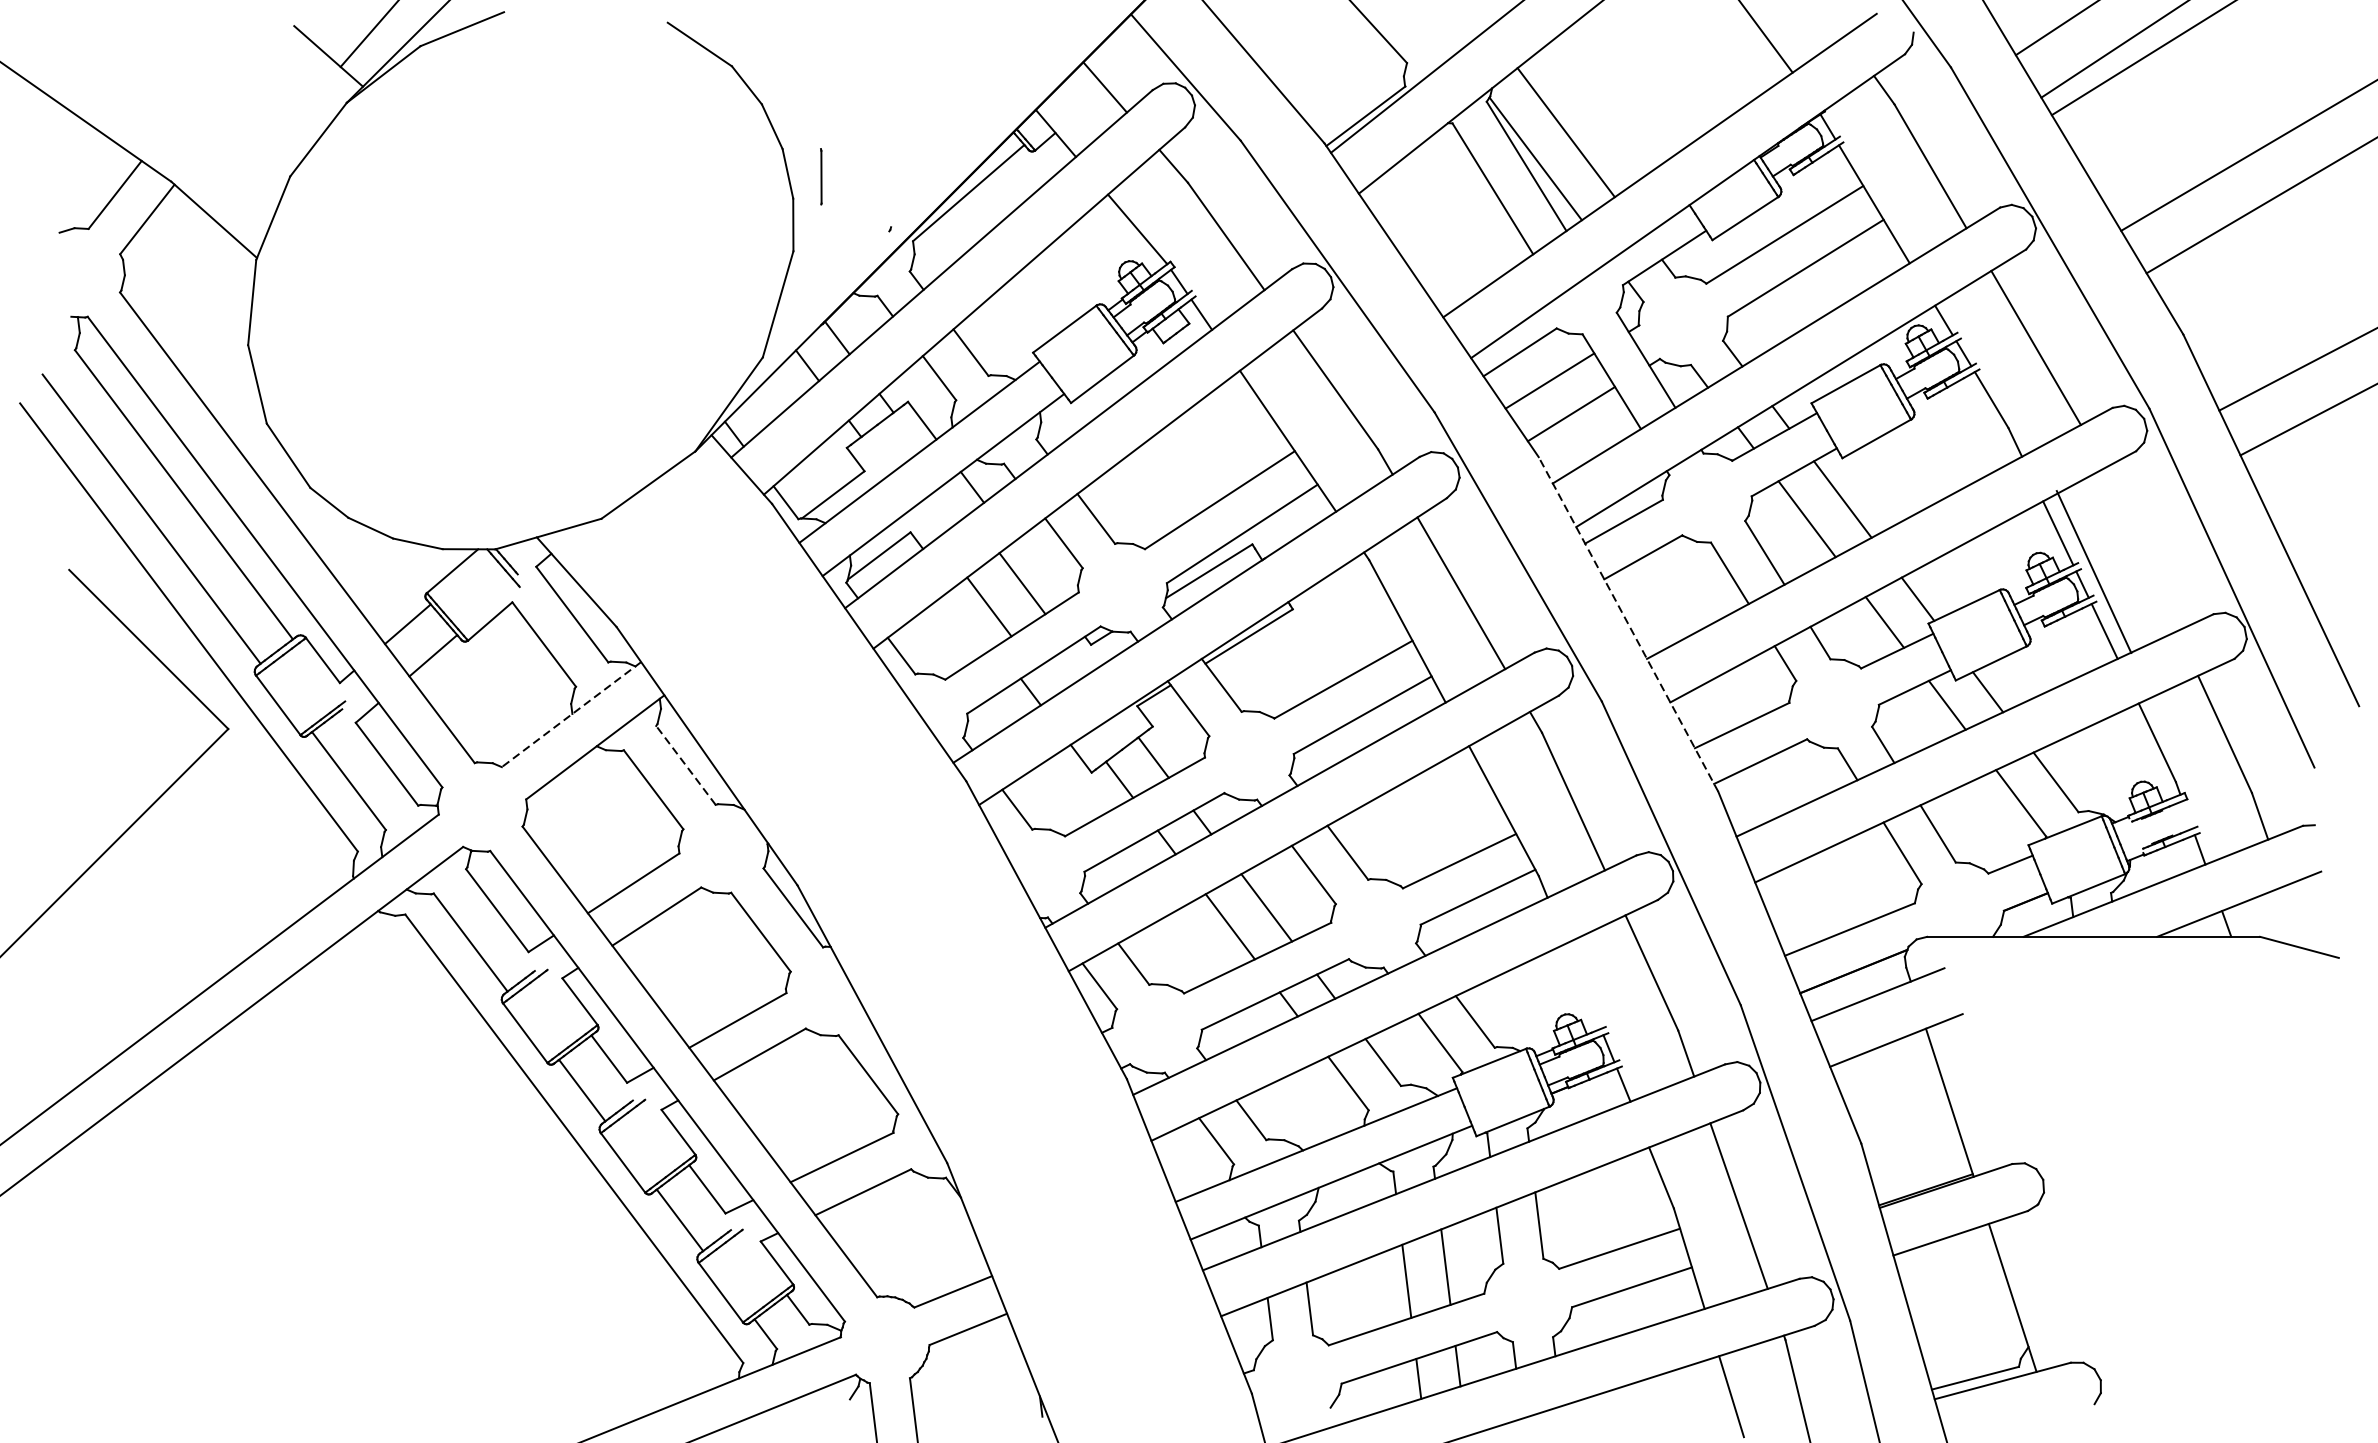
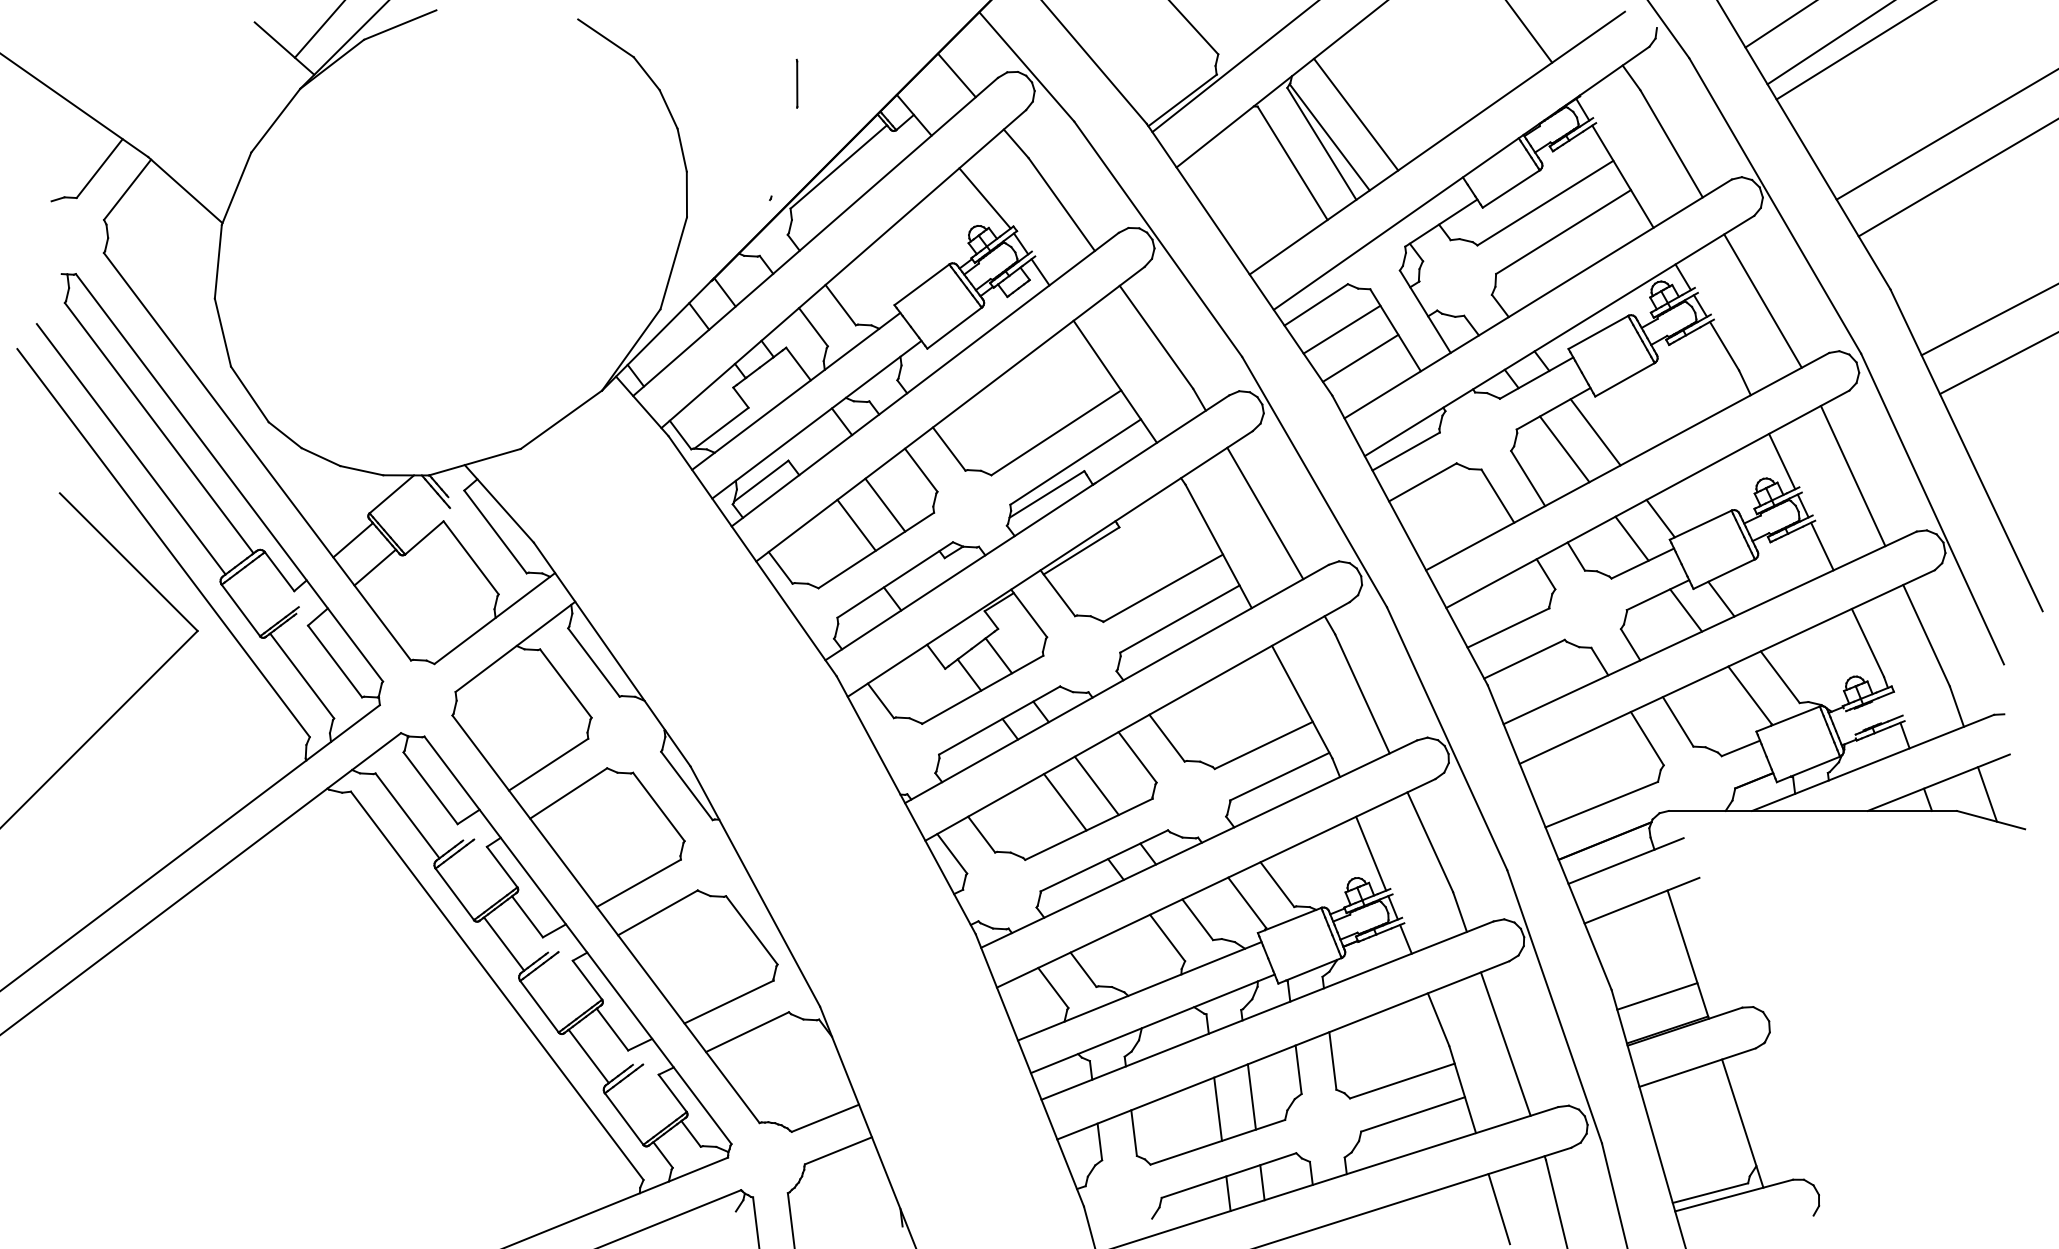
line: (820, 176) -> (796, 83), moved
line: (2093, 571) -> (1852, 475), moved
line: (1627, 624) -> (1409, 540), dashed -> solid
line: (571, 714) -> (494, 618), dashed -> solid
line: (685, 765) -> (593, 662), dashed -> solid
line: (2295, 917) -> (1987, 794), added
line: (1583, 985) -> (1371, 853), added
line: (1914, 1151) -> (1657, 996), added

